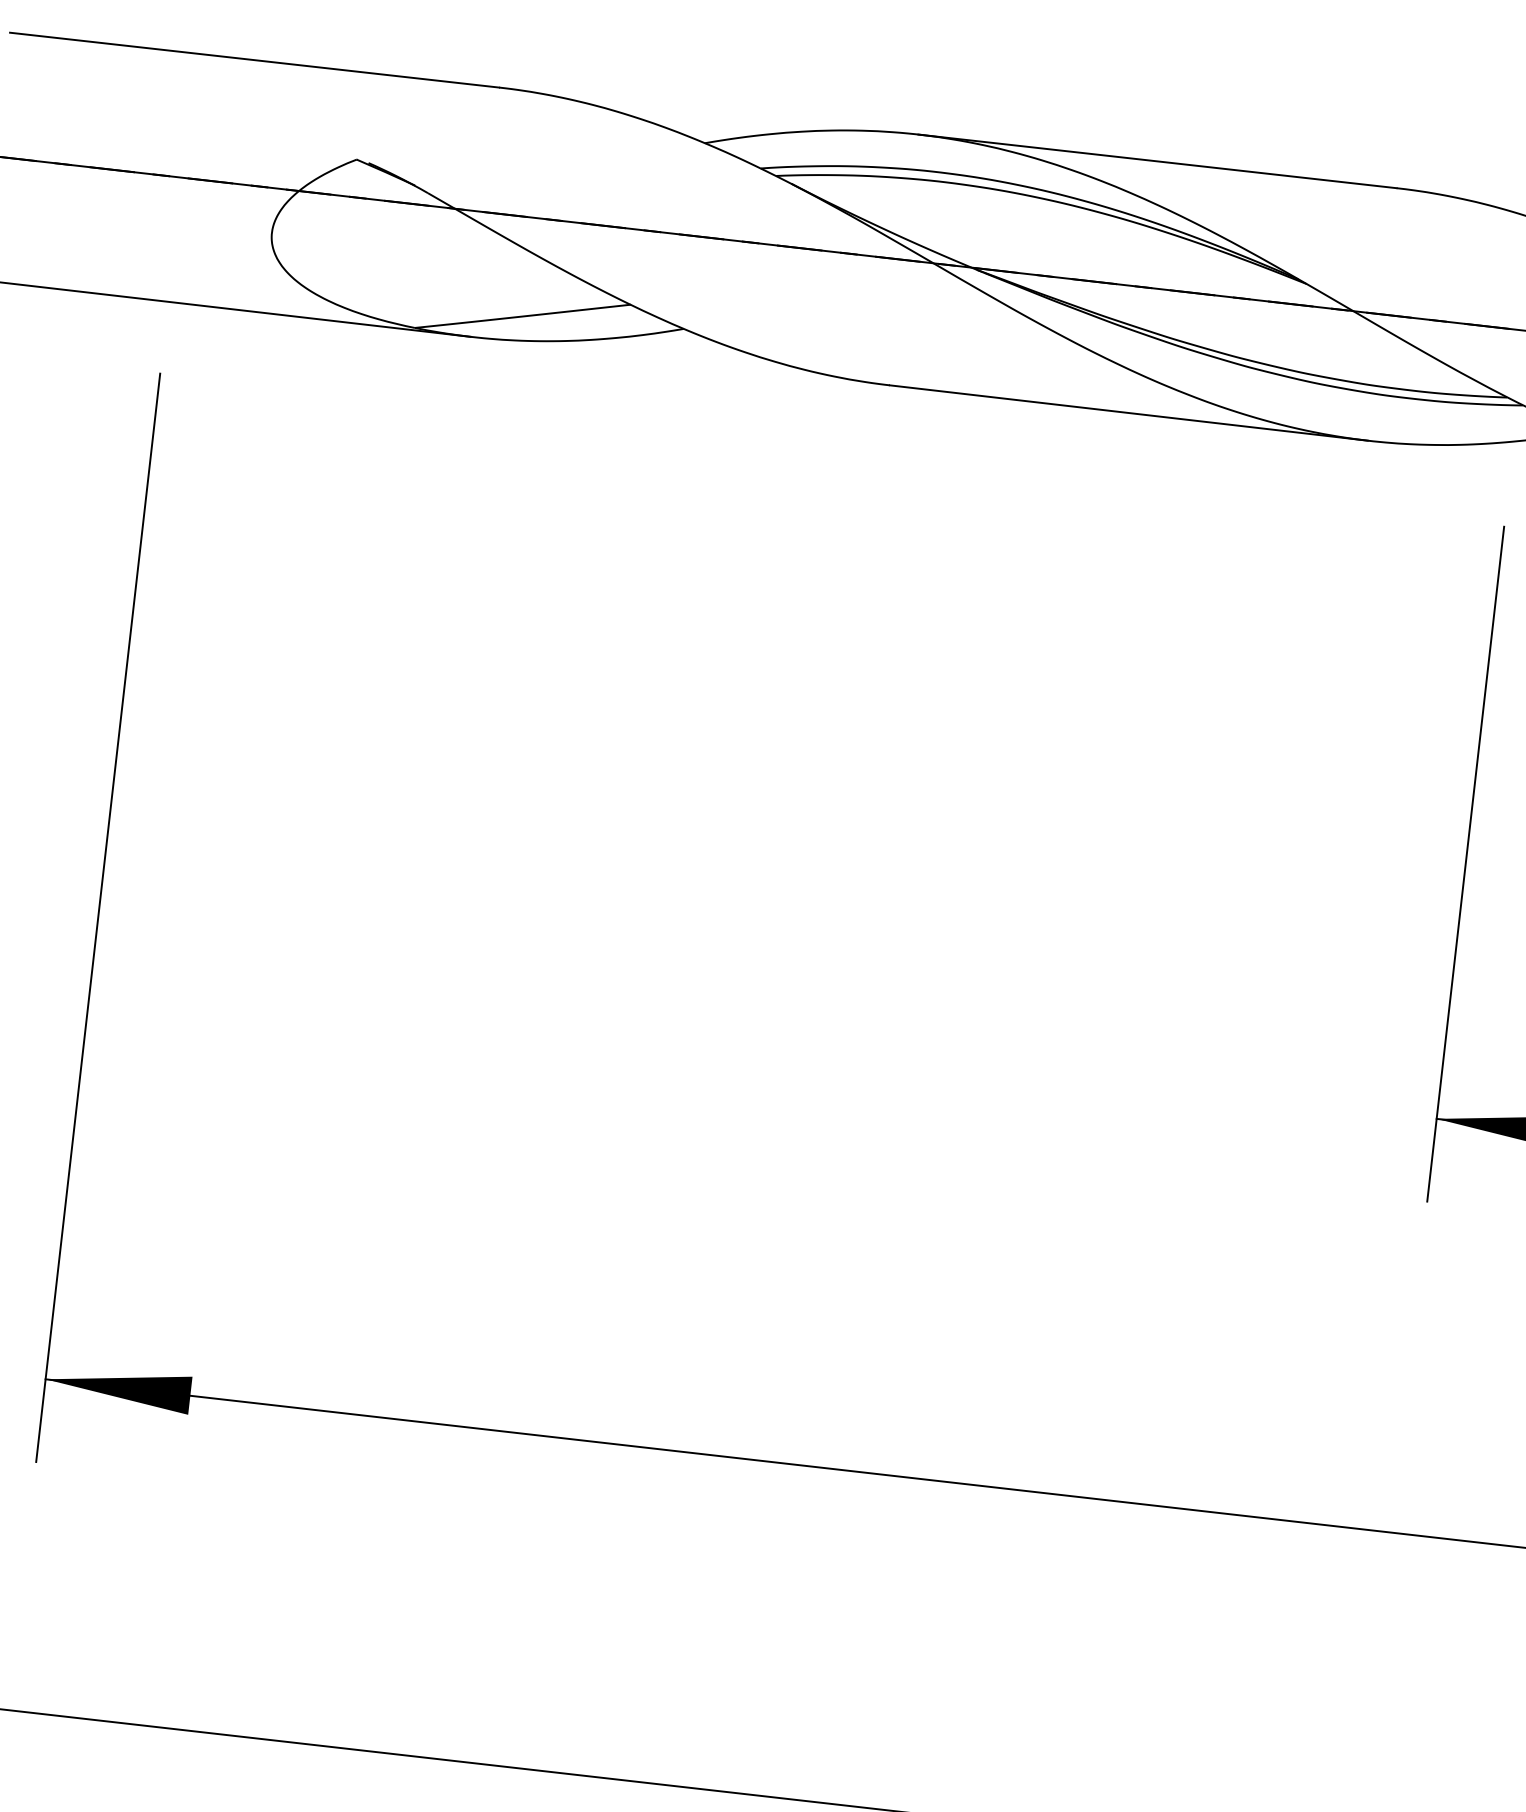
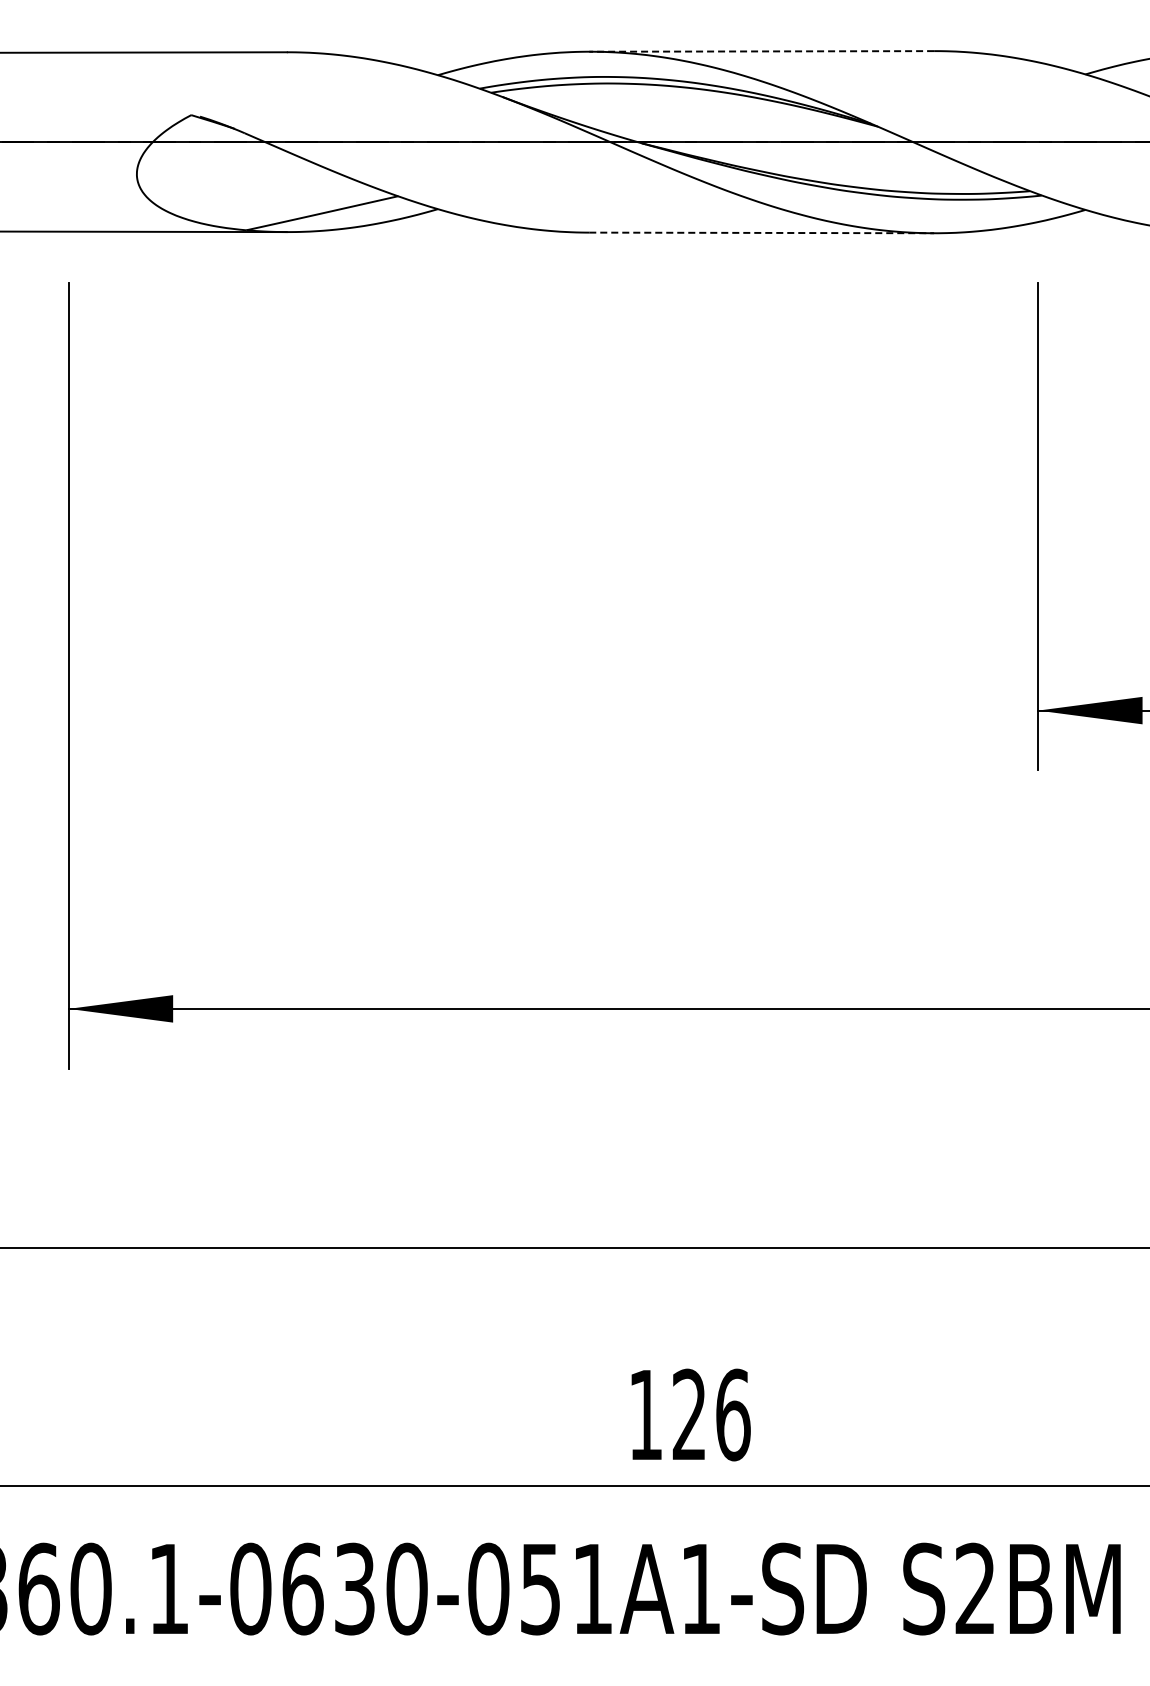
line: (1157, 161) -> (761, 51), solid -> dashed
line: (1130, 412) -> (762, 232), solid -> dashed

